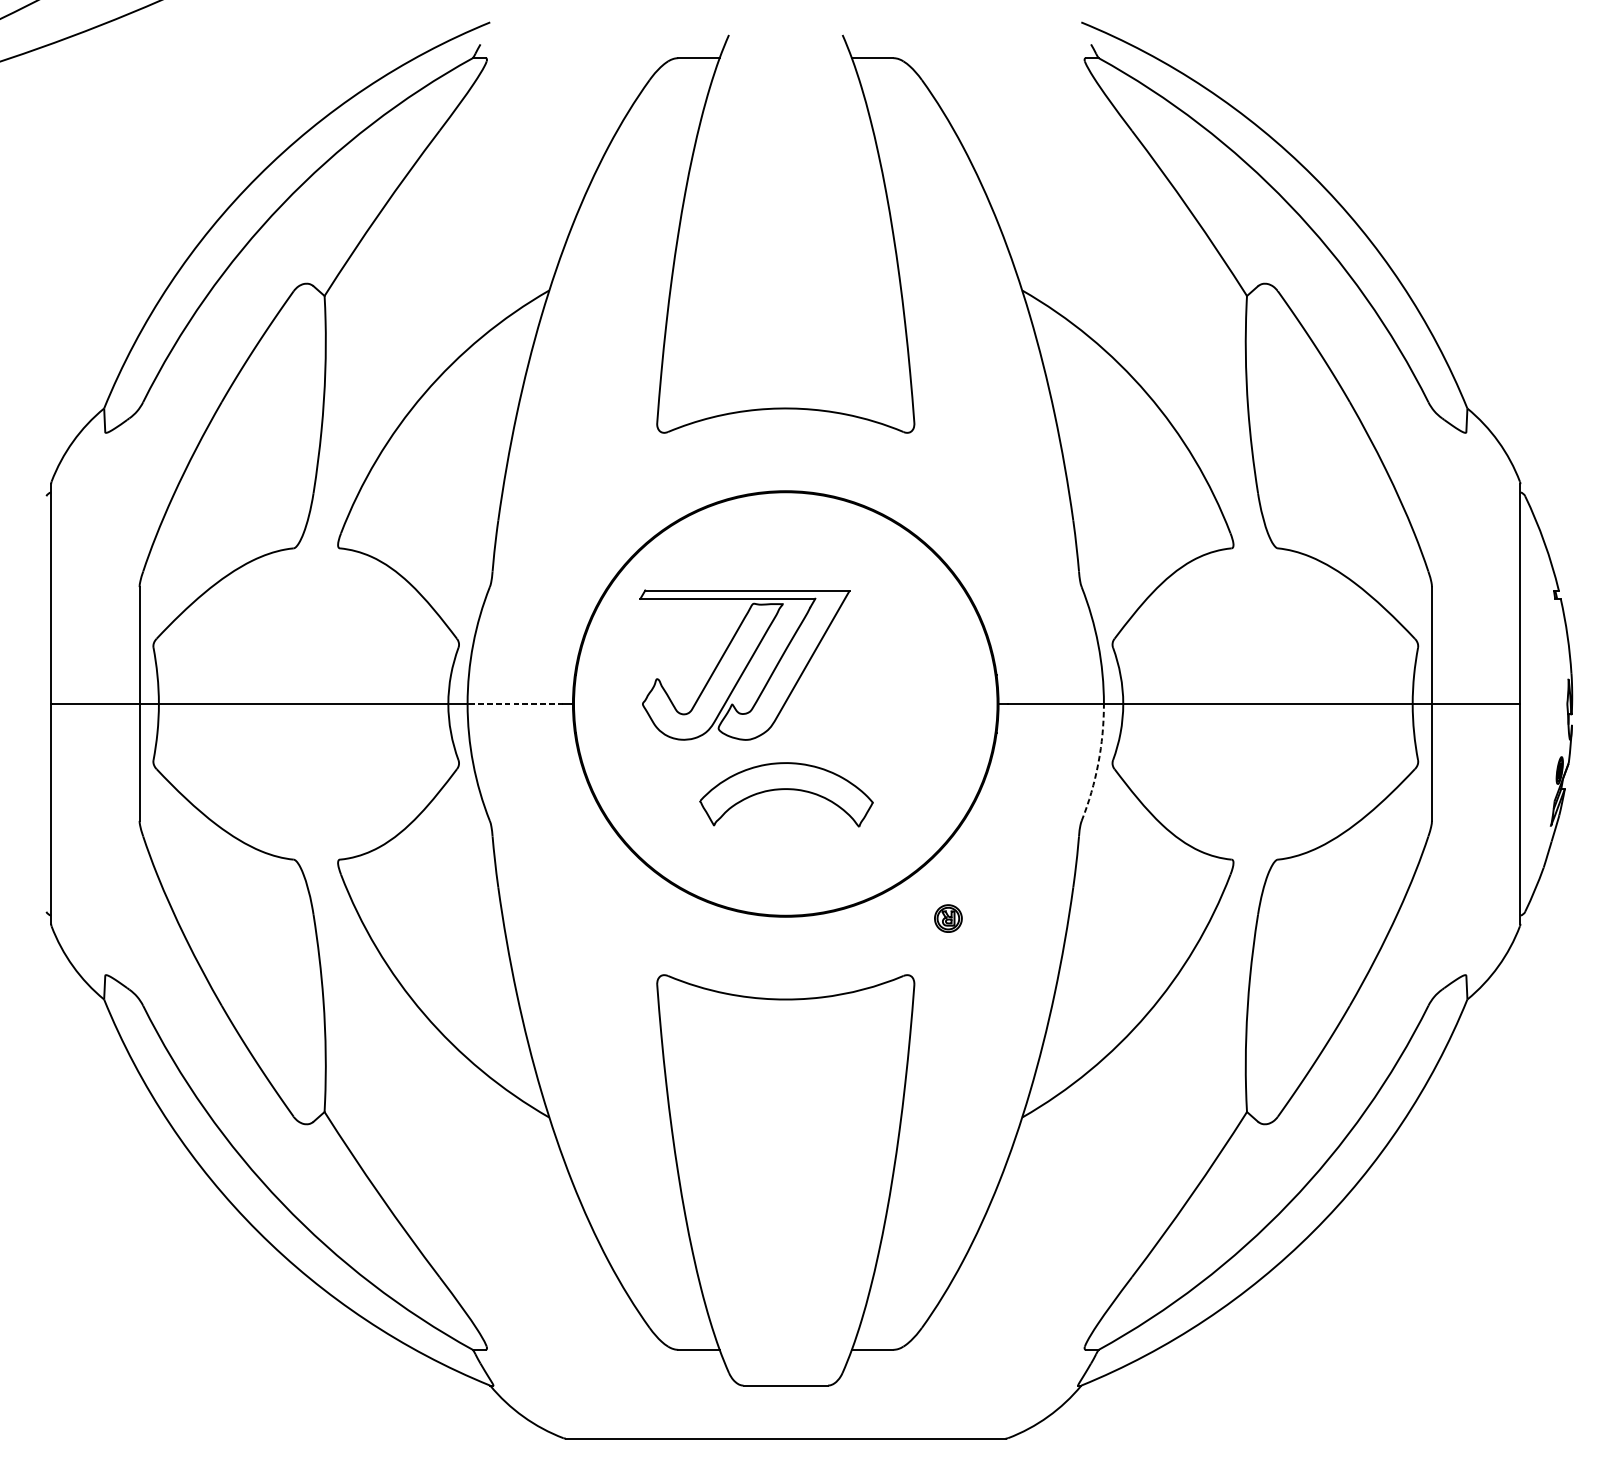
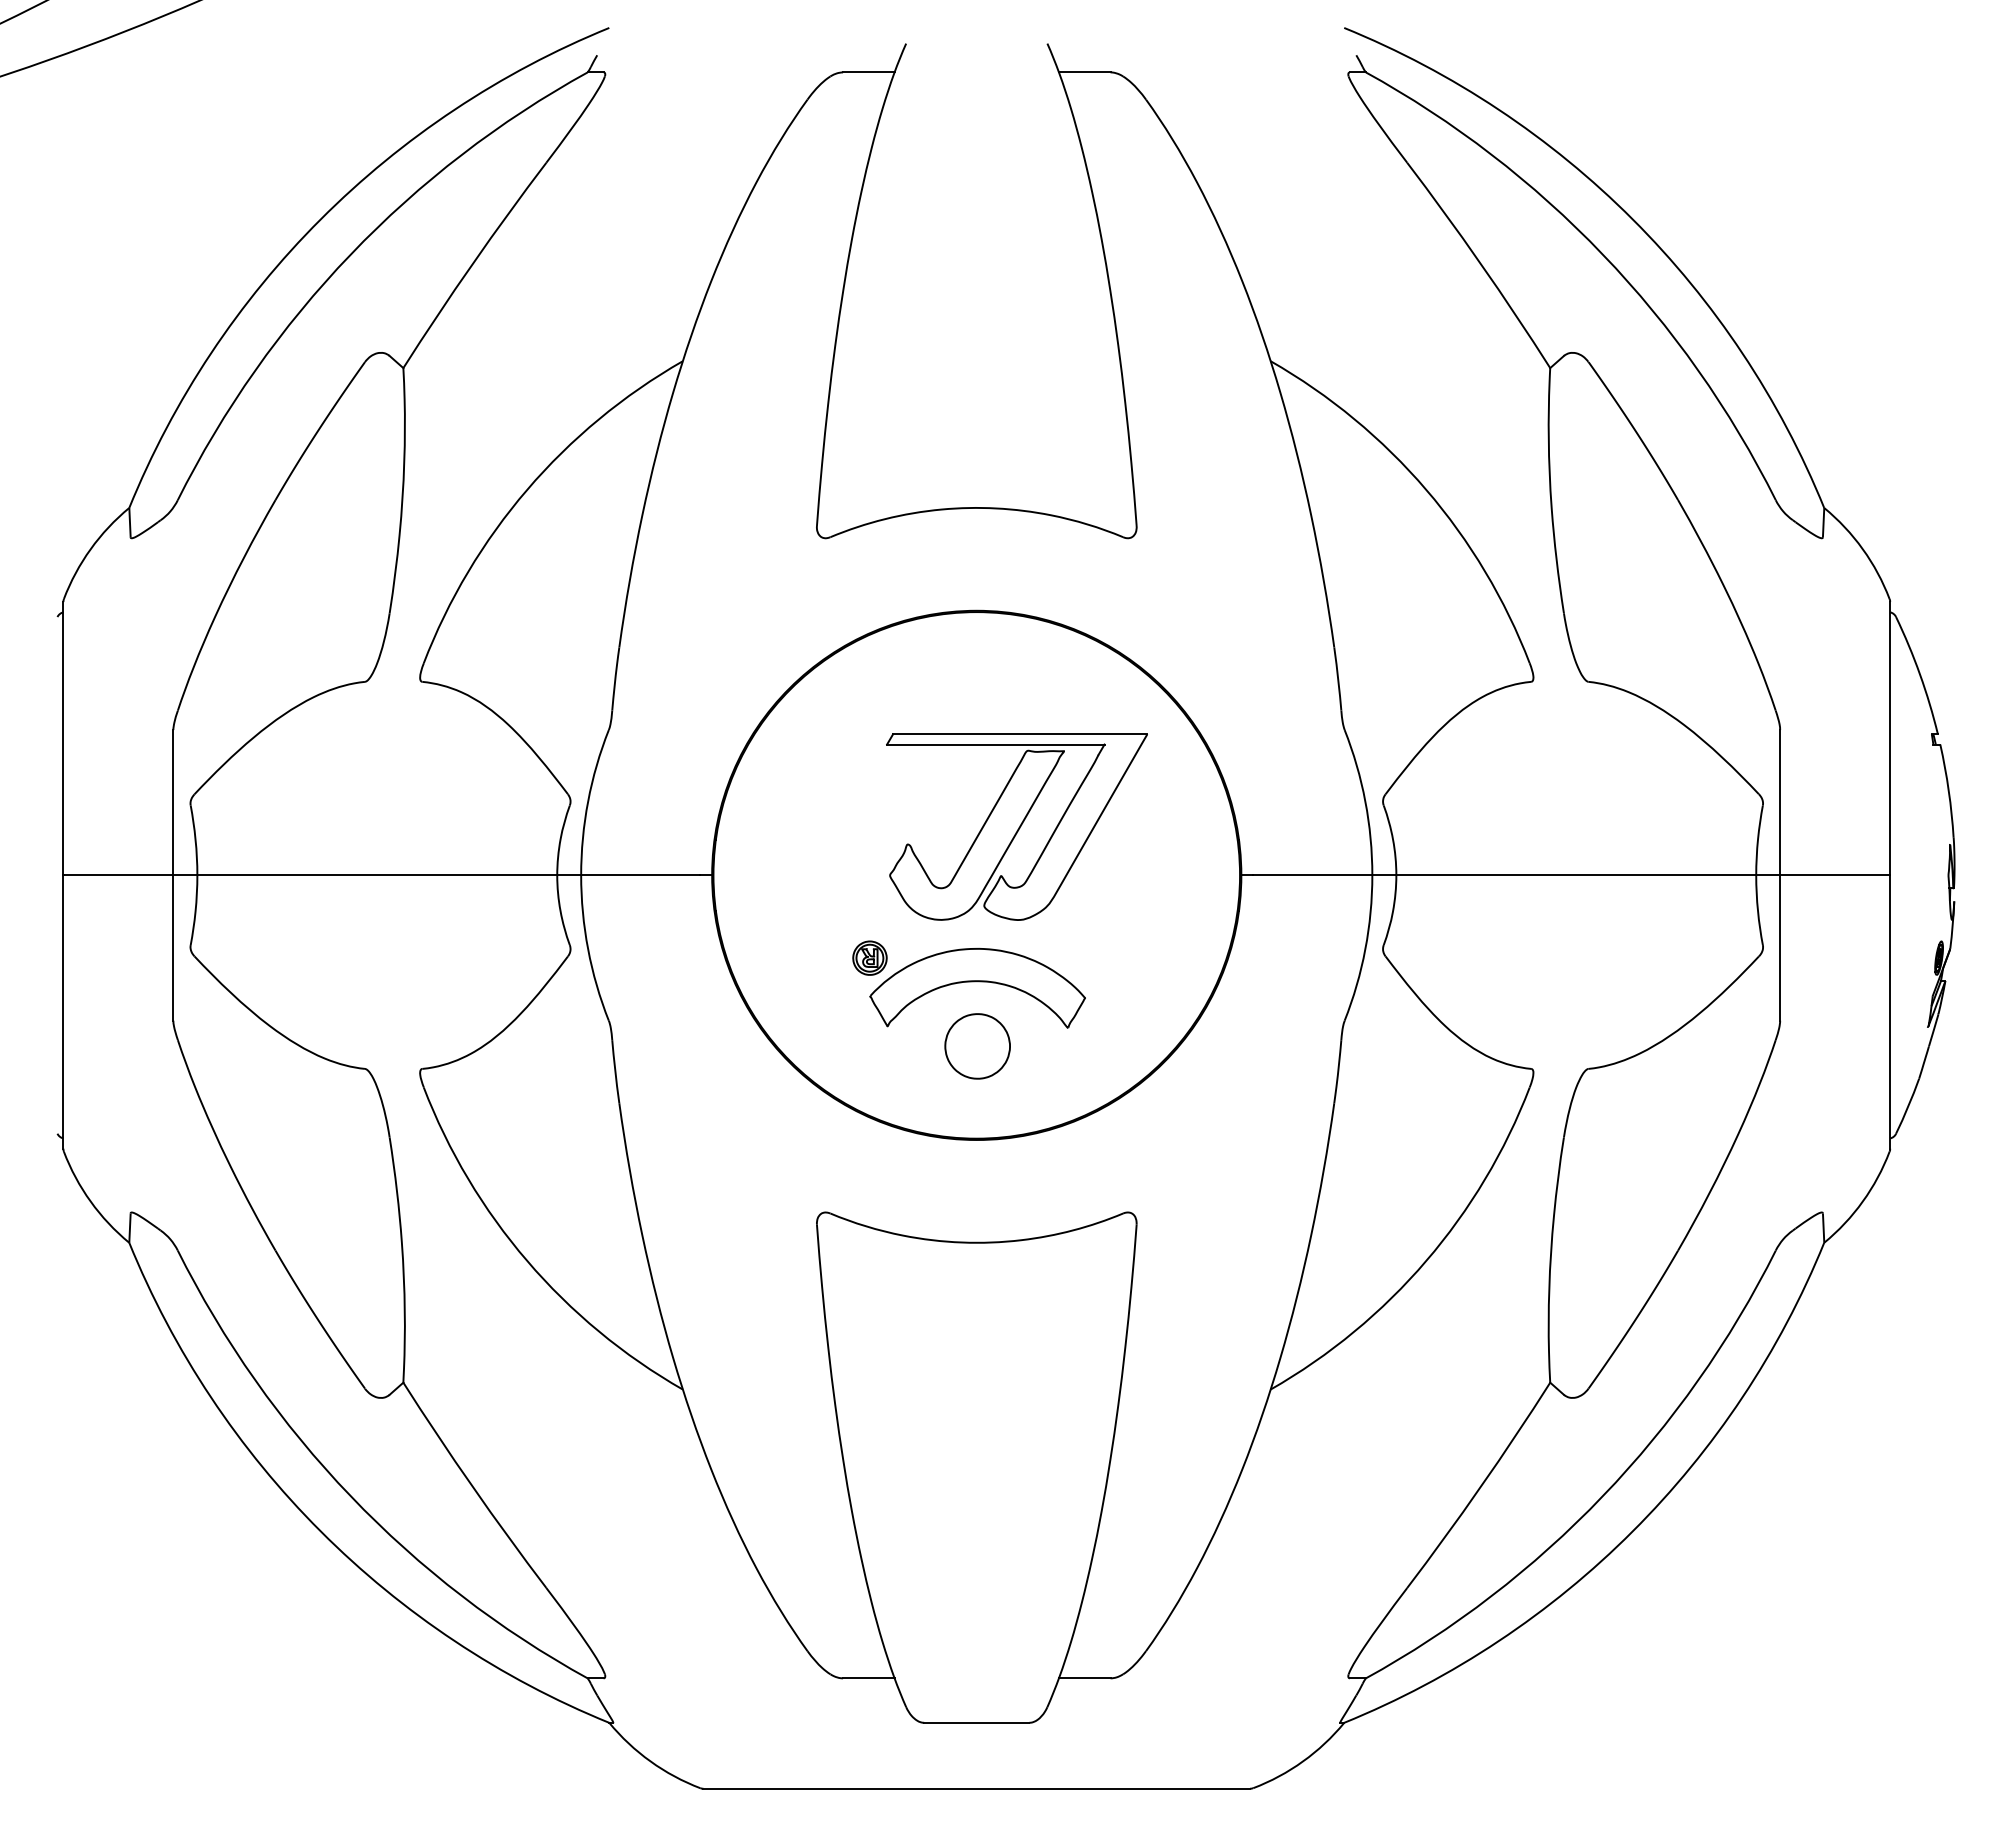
part: (744, 664) -> (1016, 826), moved
line: (515, 704) -> (640, 875), dashed -> solid
arc: (1098, 763) -> (1365, 949), dashed -> solid
part: (786, 841) -> (977, 1046), added
part: (948, 918) -> (869, 957), moved

